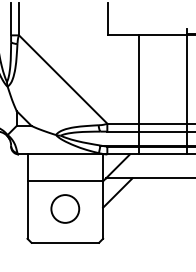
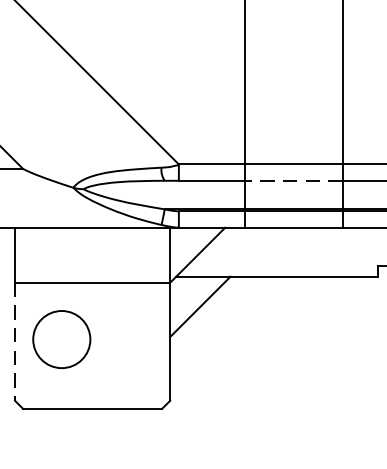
line: (163, 131) -> (294, 180), solid -> dashed
circle: (65, 208) -> (62, 338), moved
line: (27, 210) -> (14, 342), solid -> dashed

